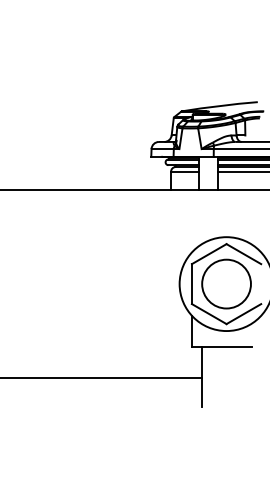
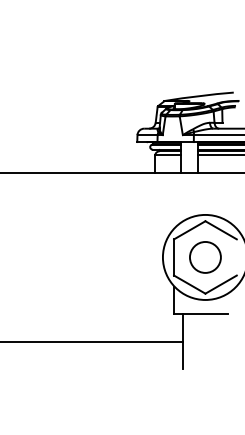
circle: (226, 284) -> (205, 257), size x0.7

